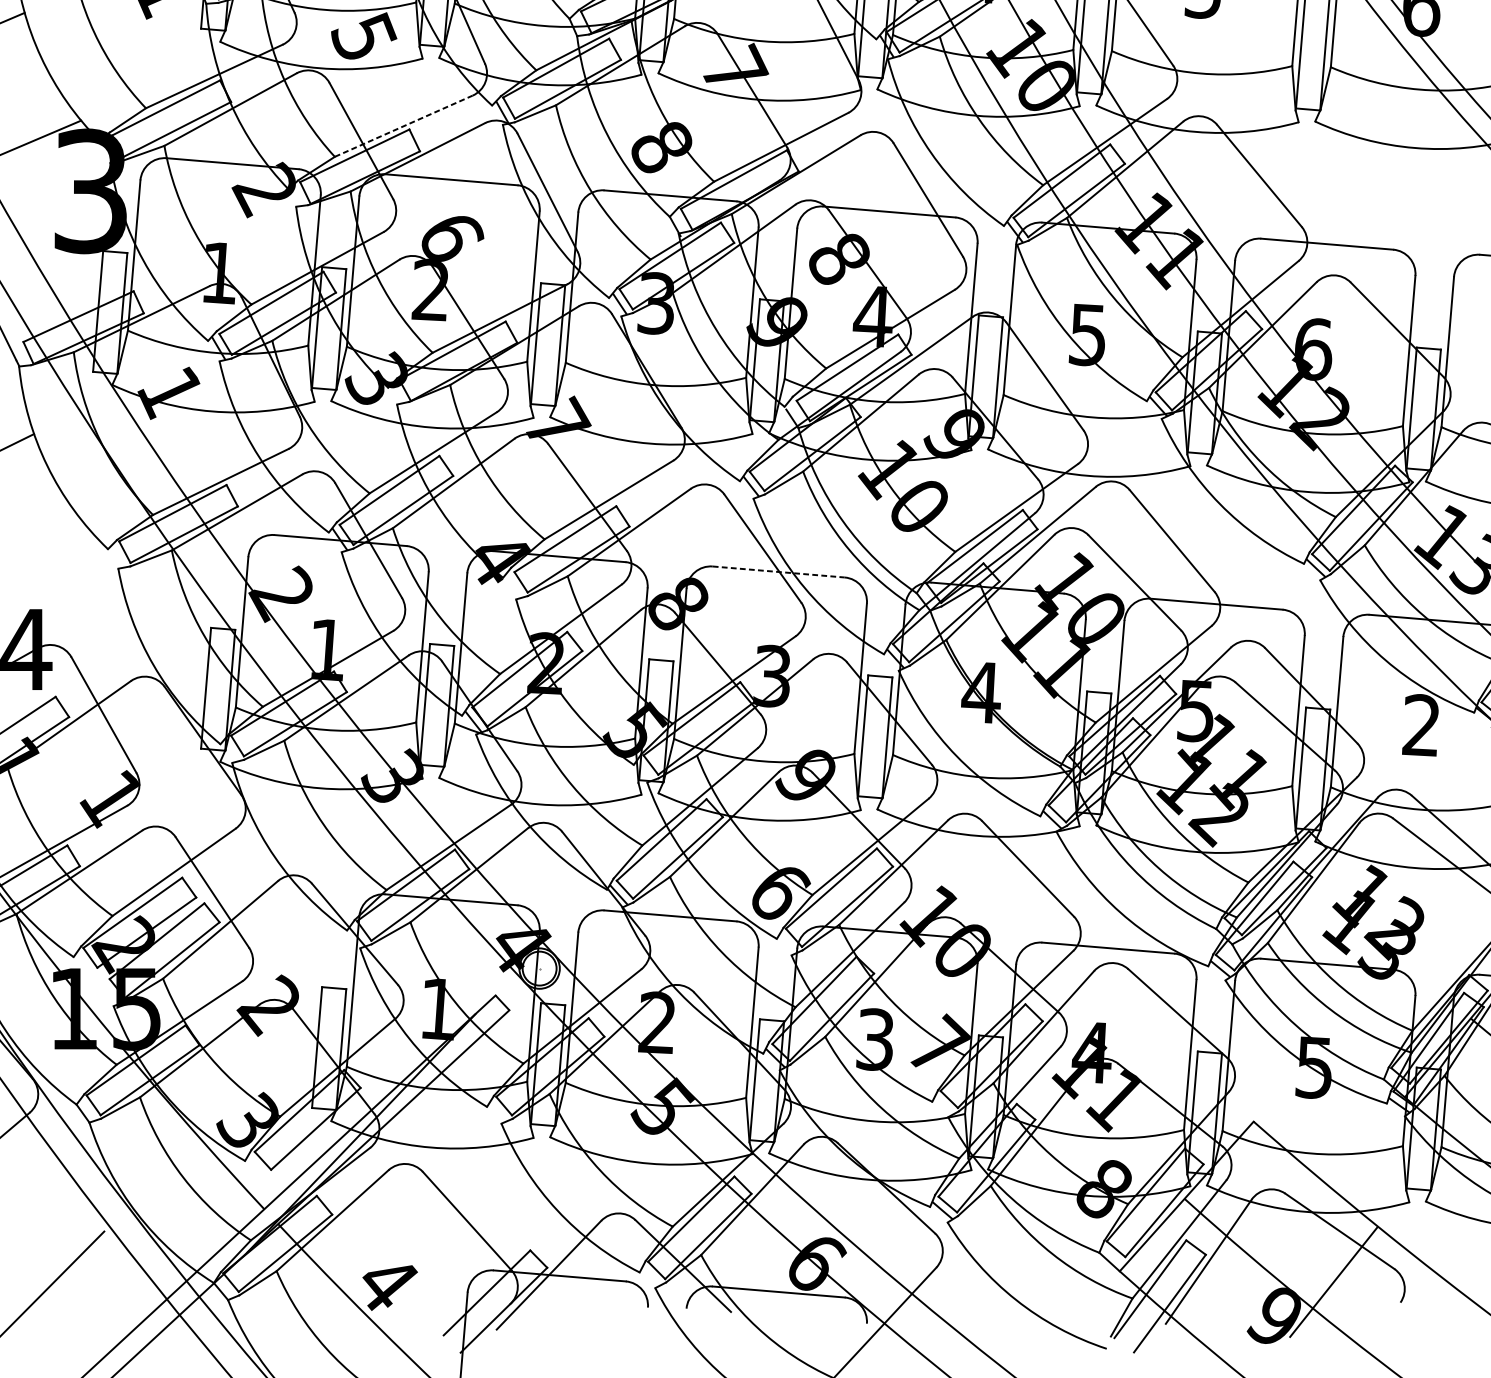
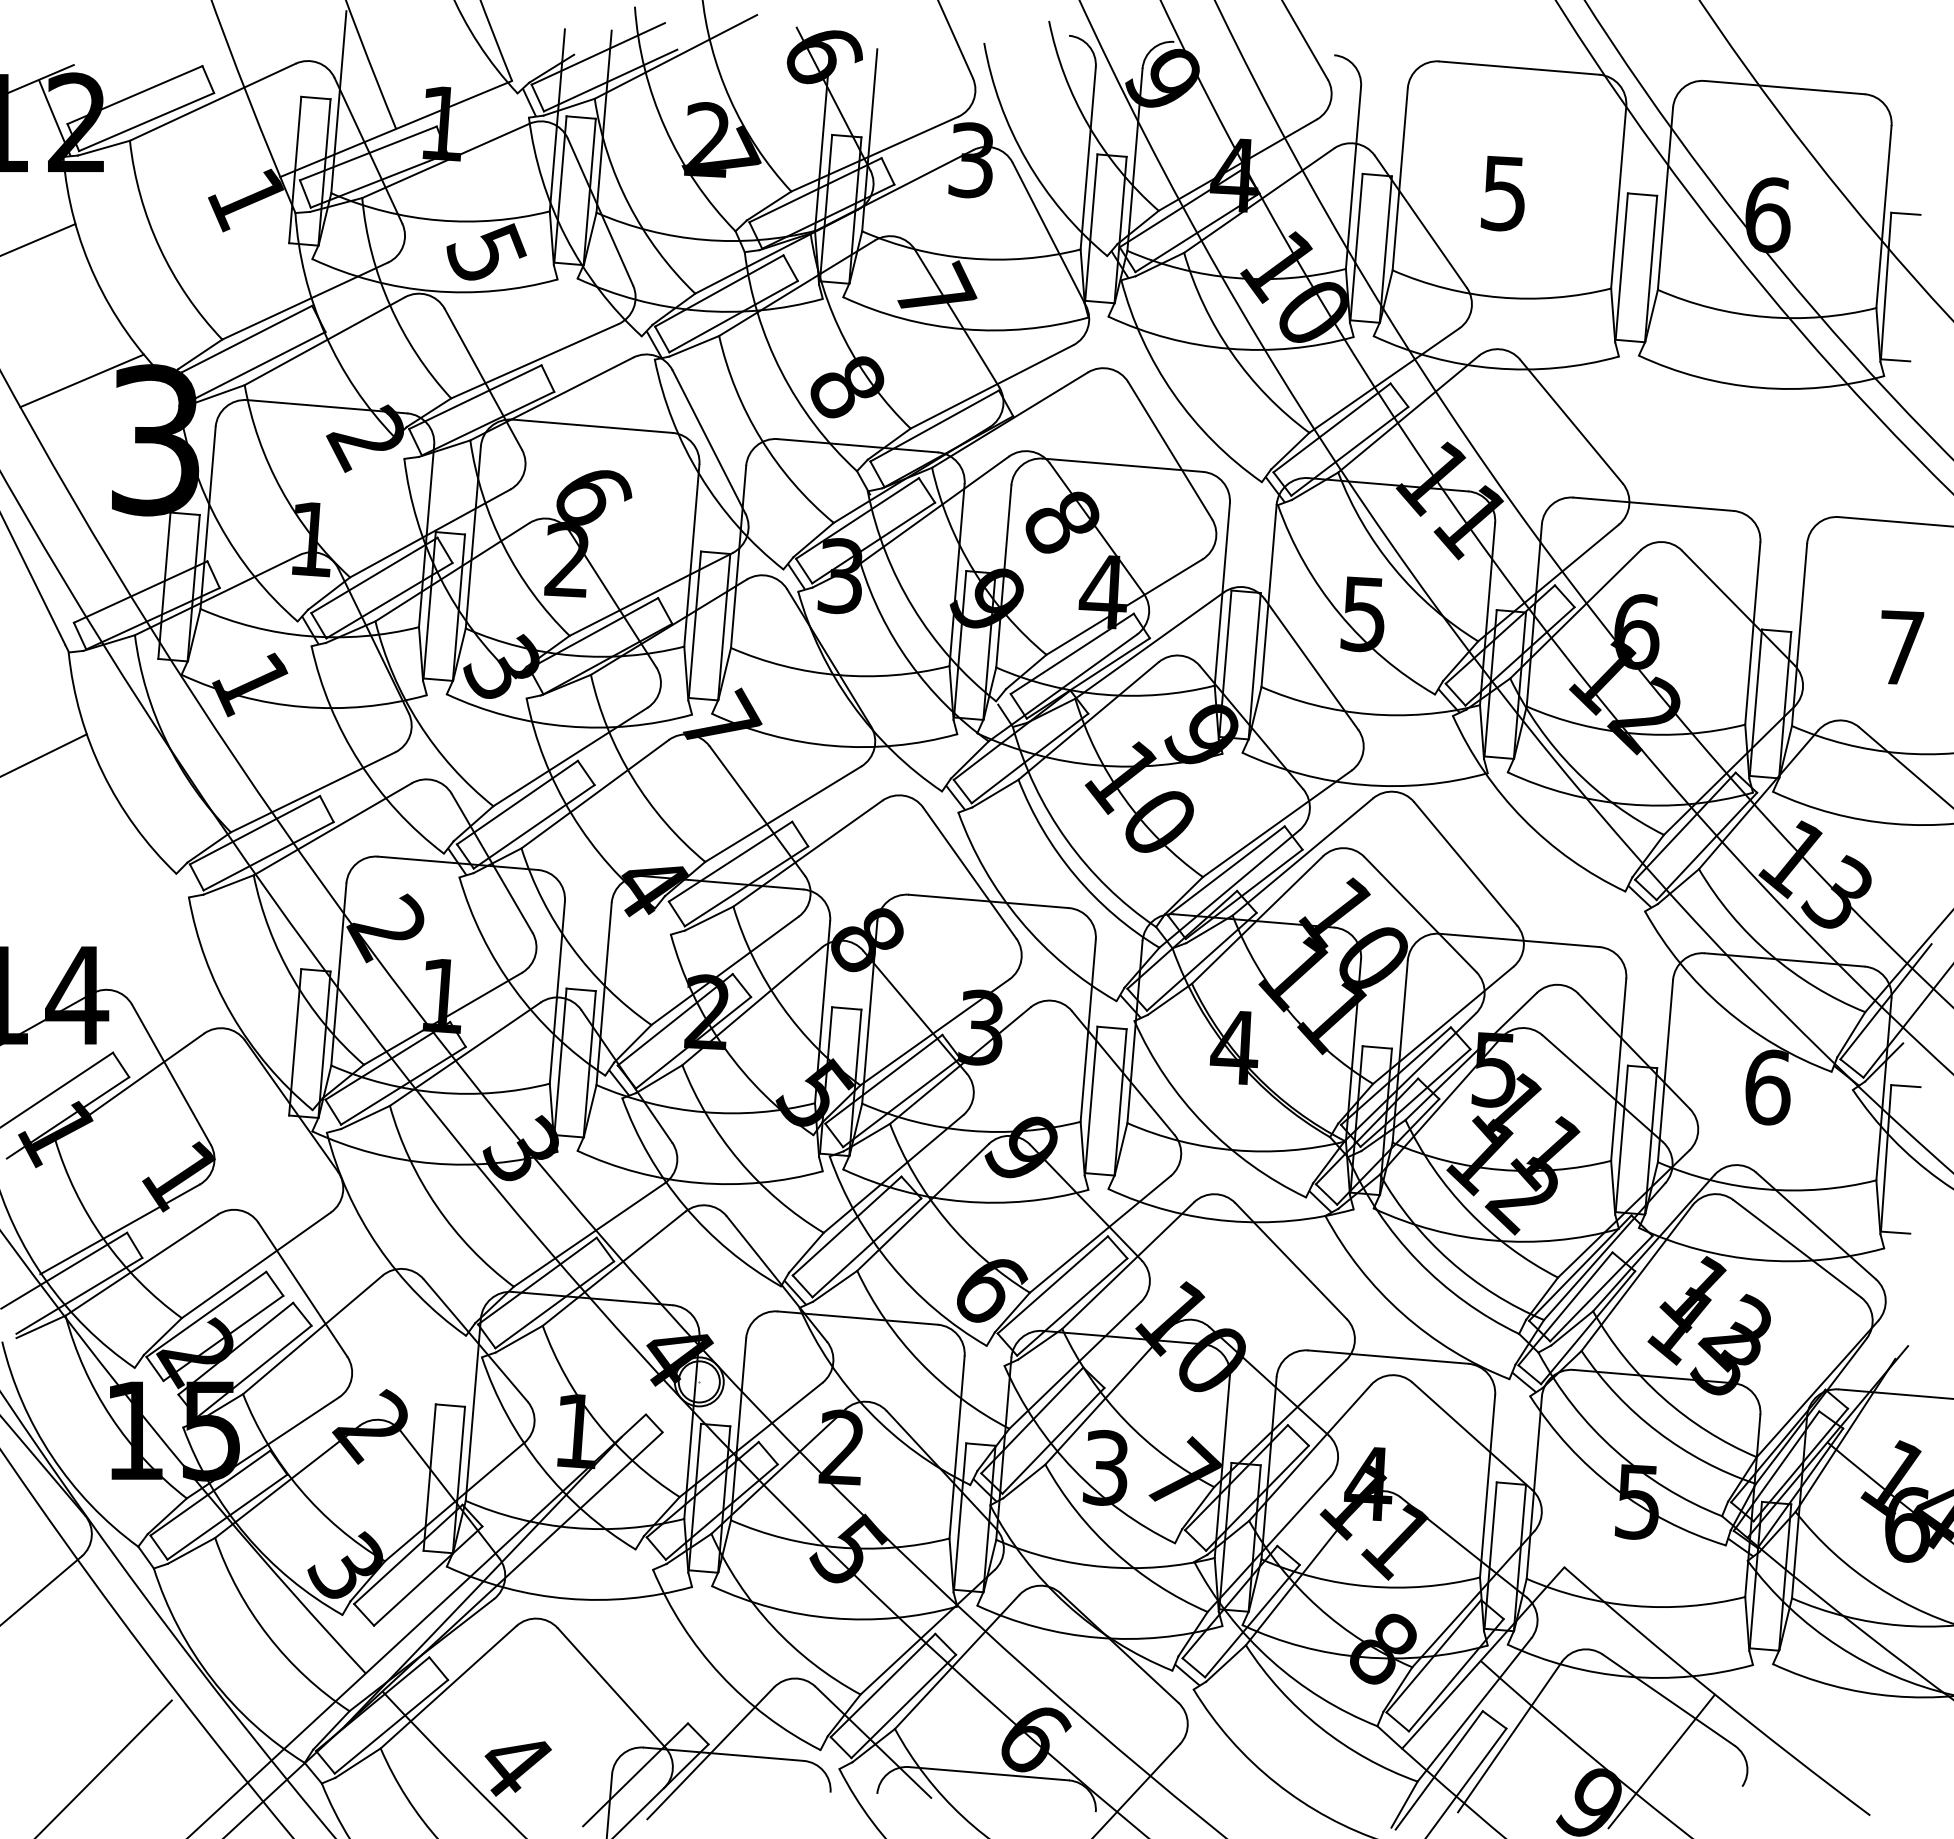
line: (404, 126) -> (535, 361), dashed -> solid
line: (779, 572) -> (989, 901), dashed -> solid
text: (1421, 725) -> (1767, 1087), 2 -> 6

